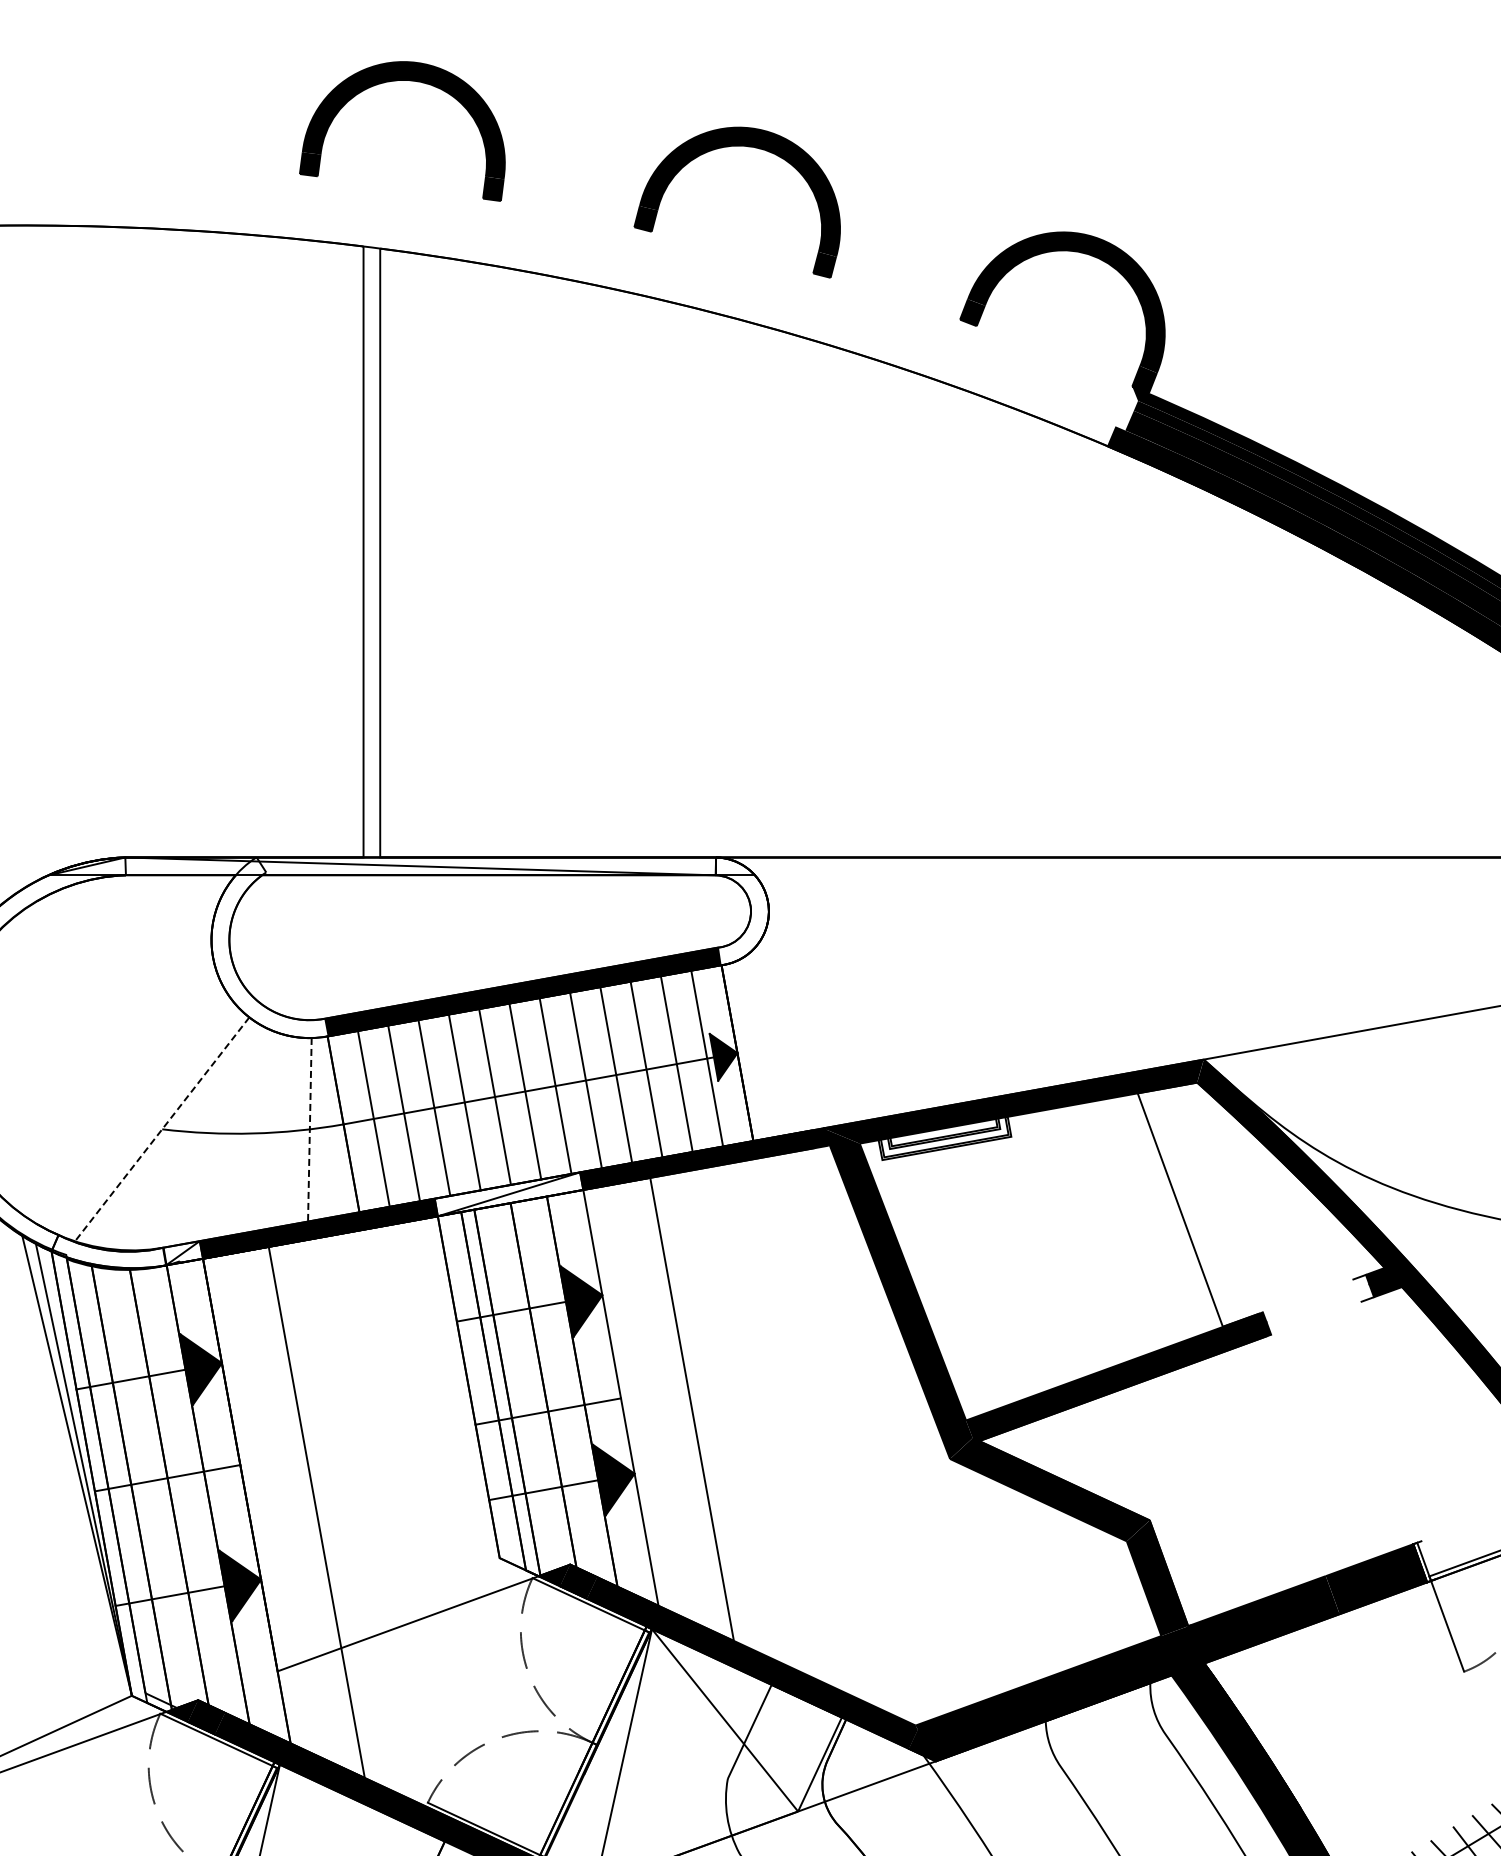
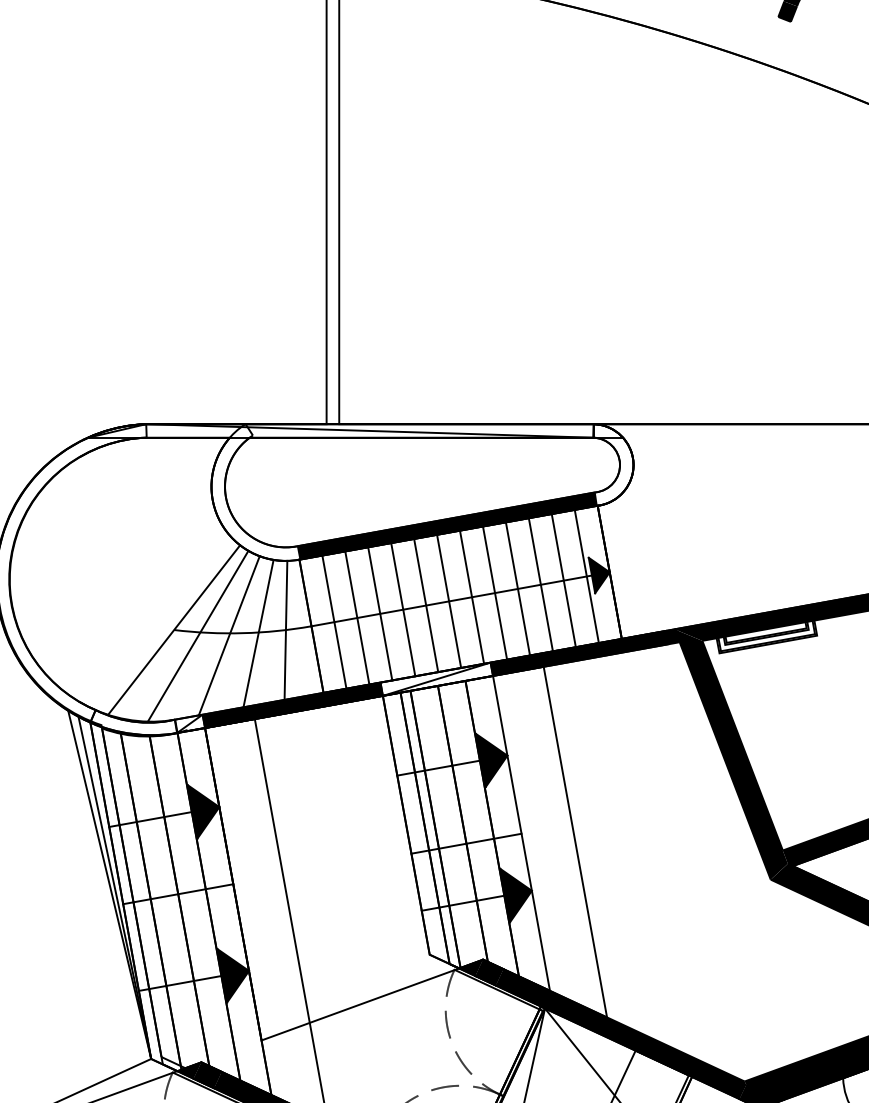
line: (162, 1129) -> (174, 630), dashed -> solid
line: (309, 1129) -> (285, 630), dashed -> solid
line: (273, 1133) -> (258, 633), added
line: (234, 1136) -> (228, 635), added
line: (193, 1137) -> (197, 636), added

